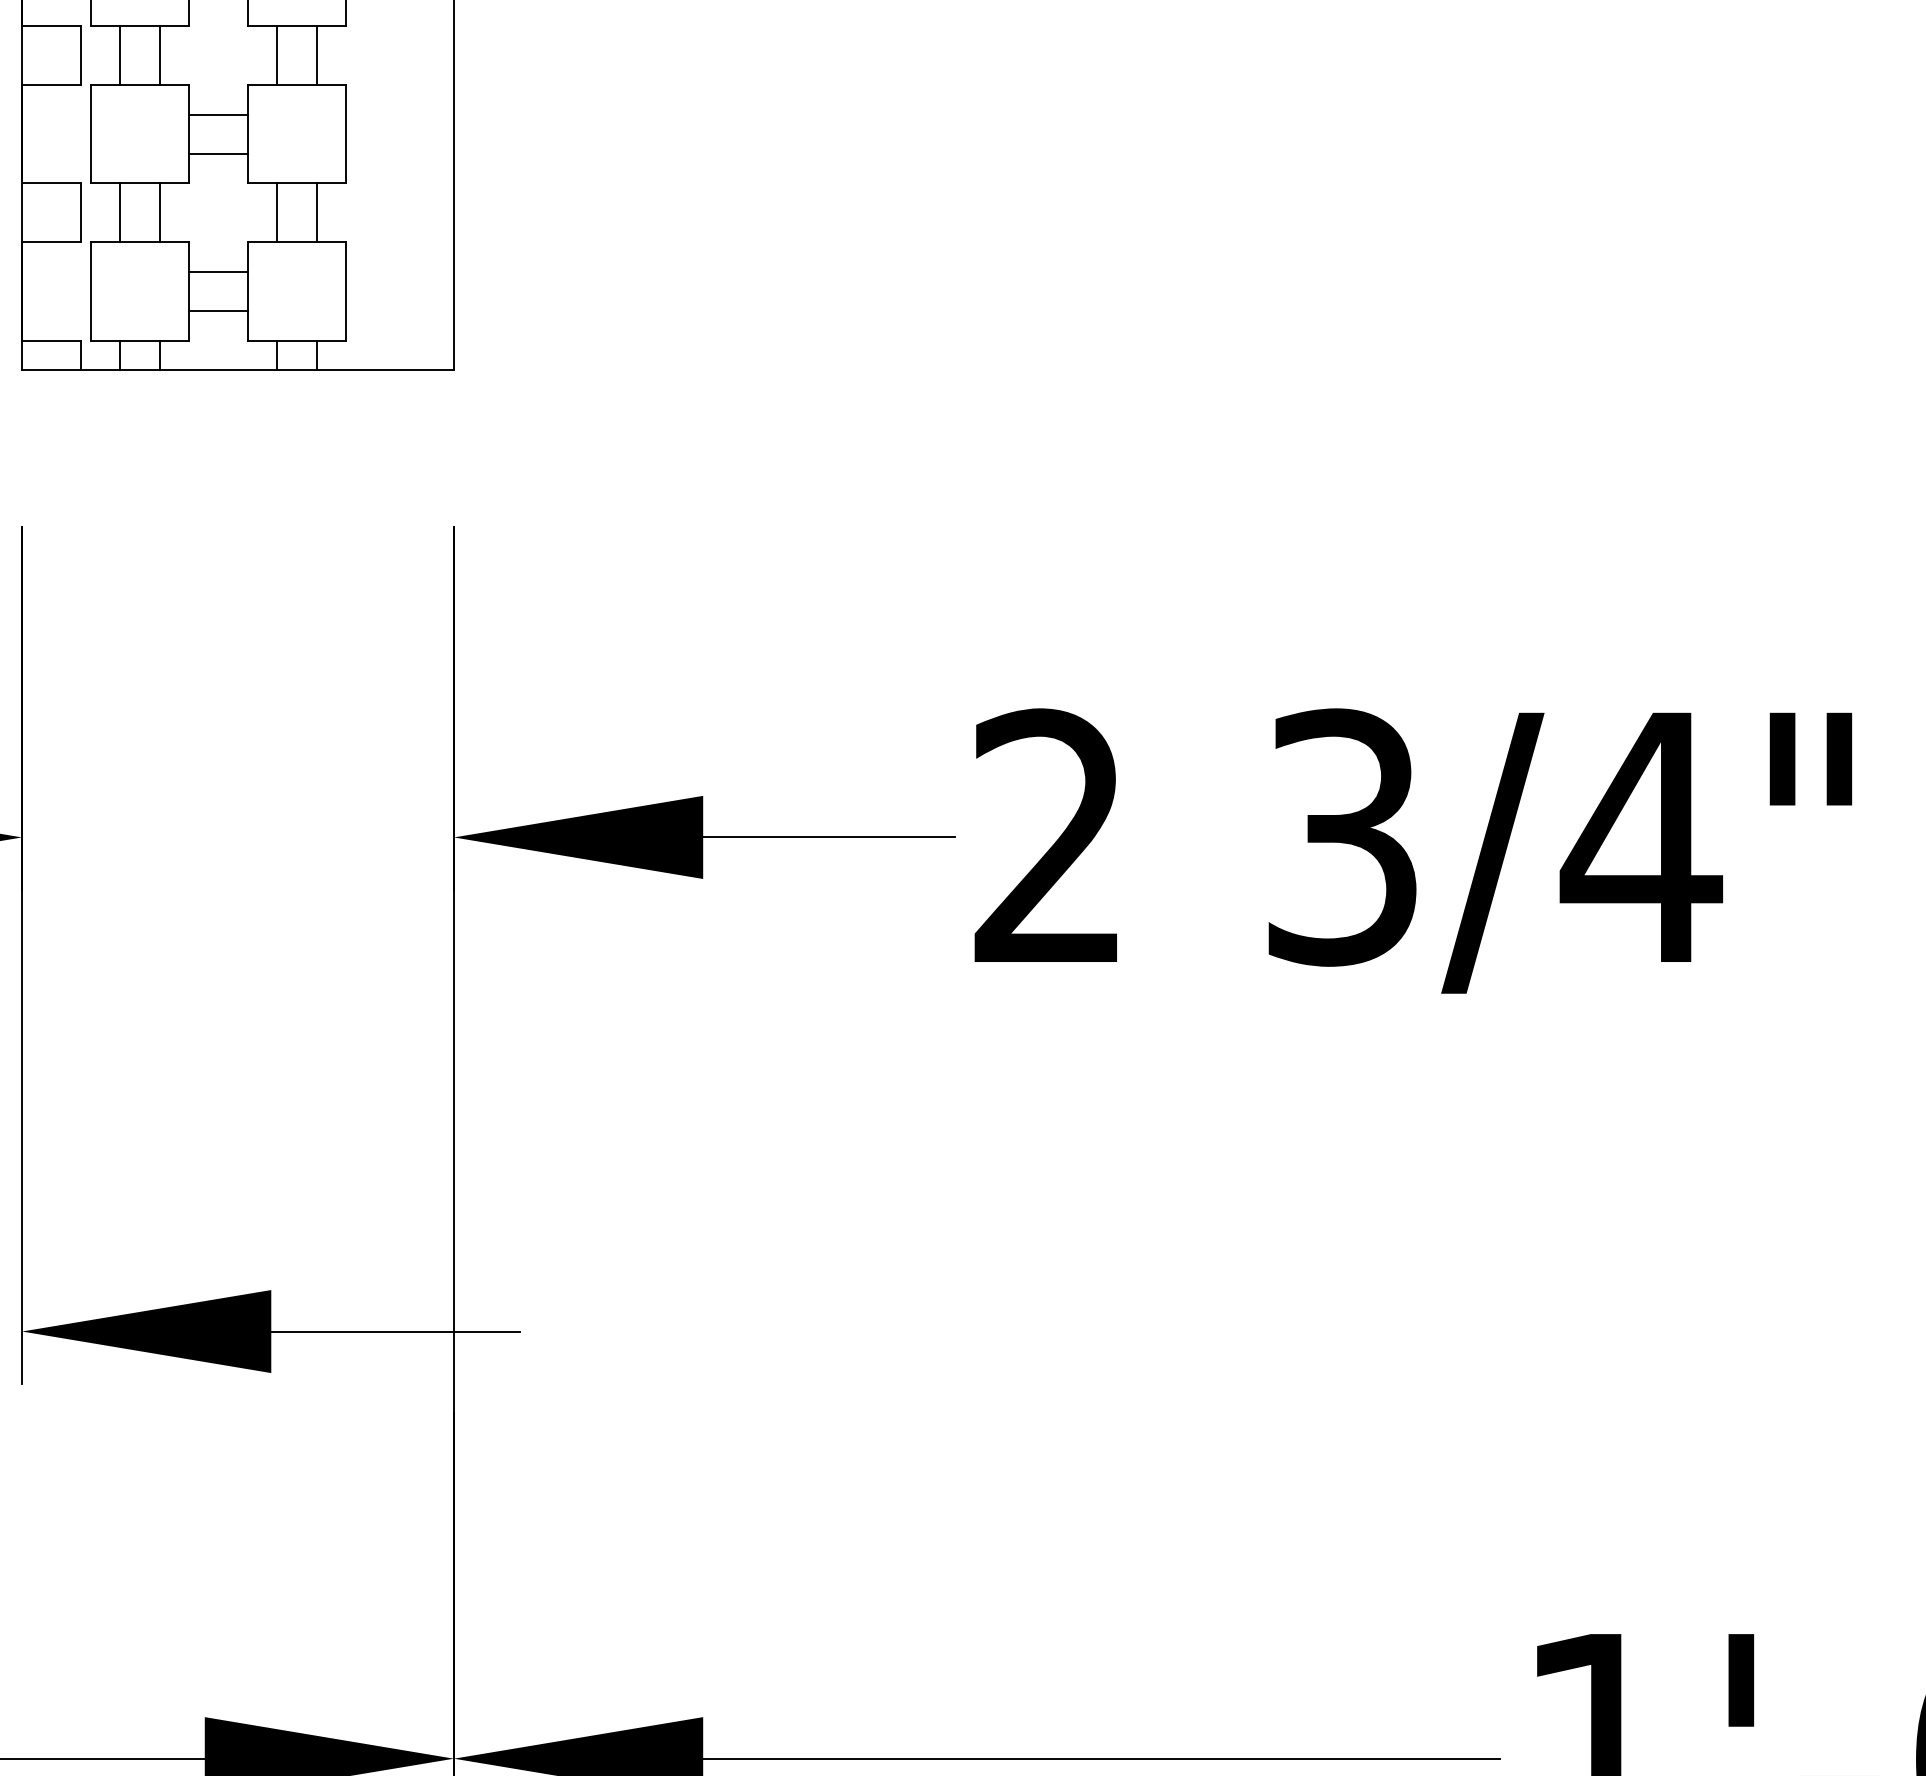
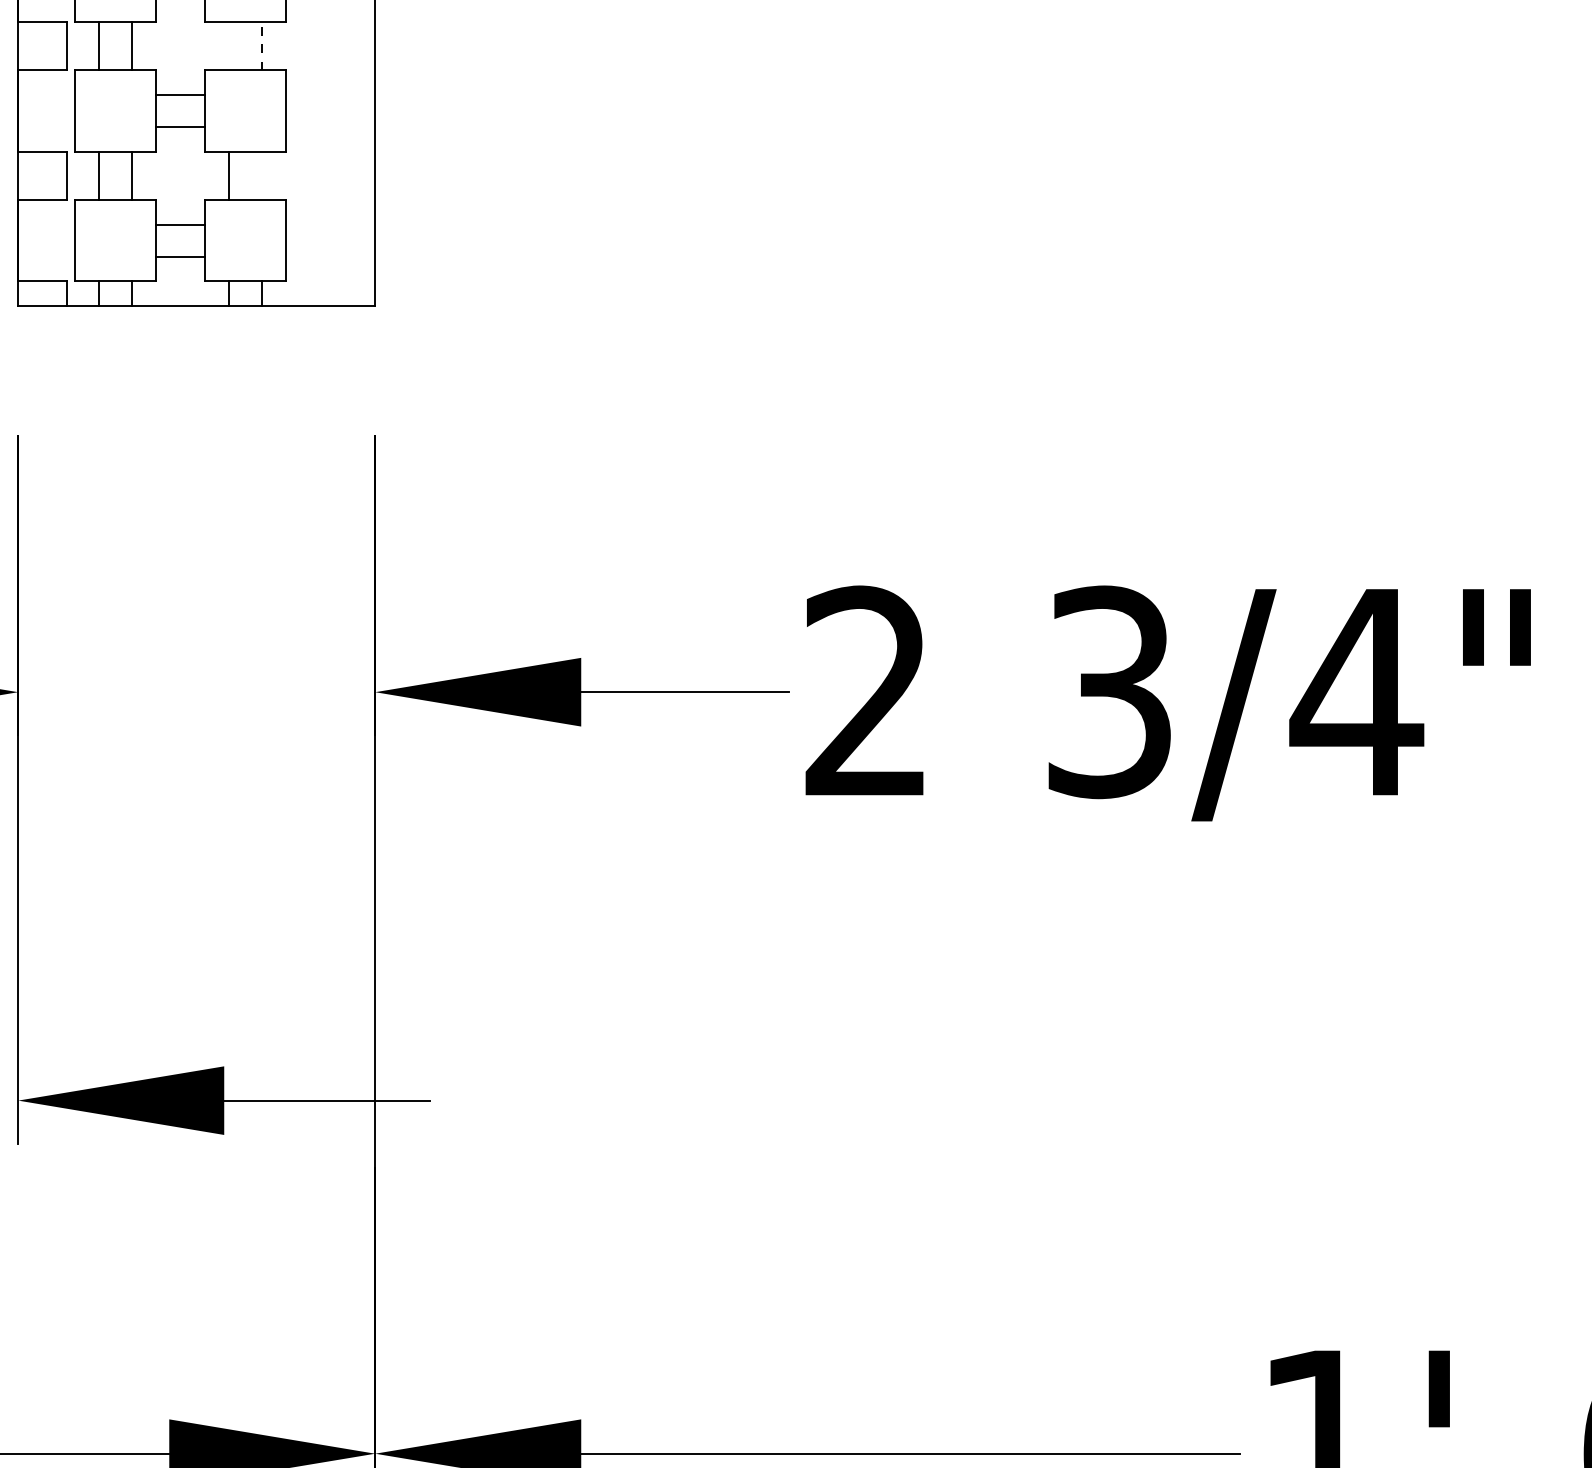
line: (277, 55) -> (229, 45), removed
line: (316, 55) -> (261, 45), solid -> dashed
line: (316, 212) -> (261, 175), removed

